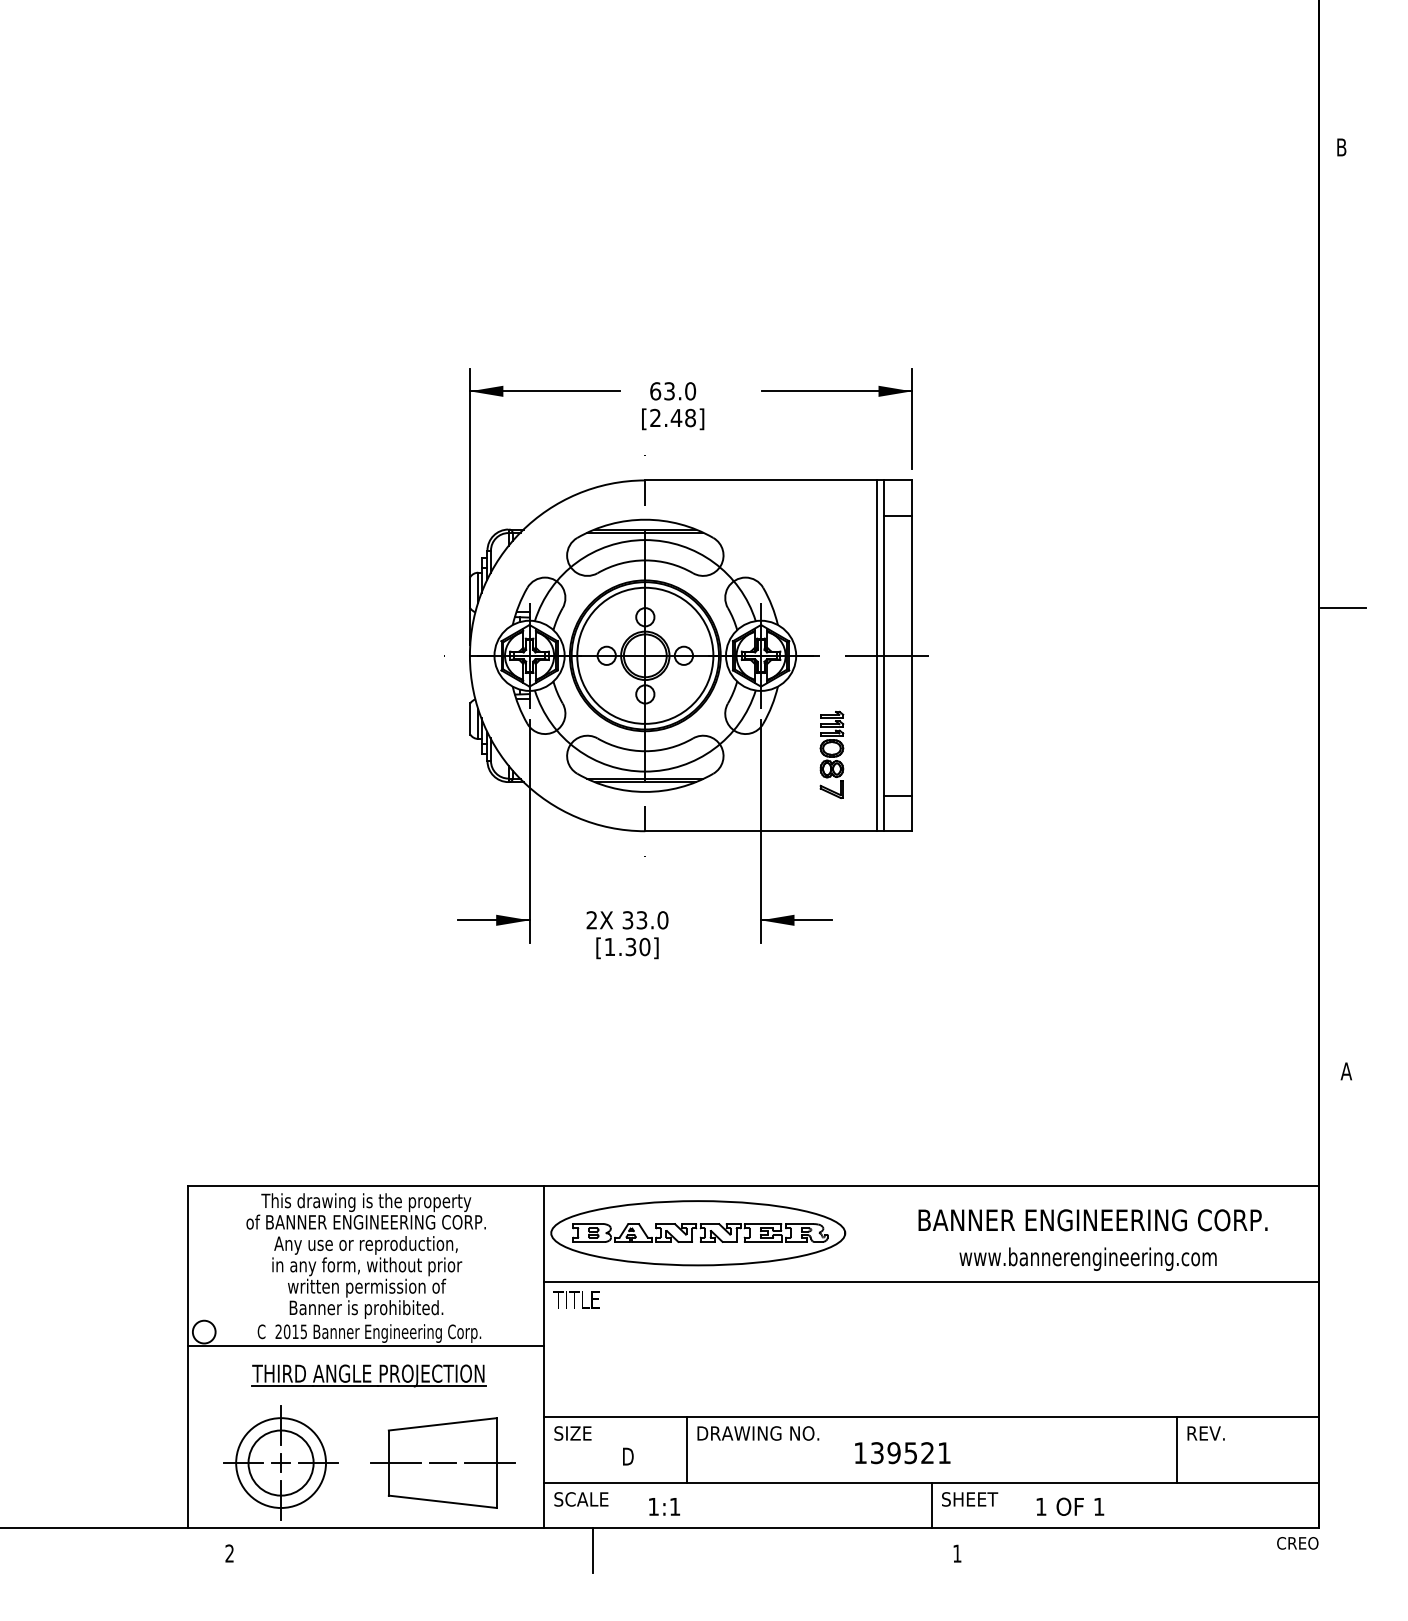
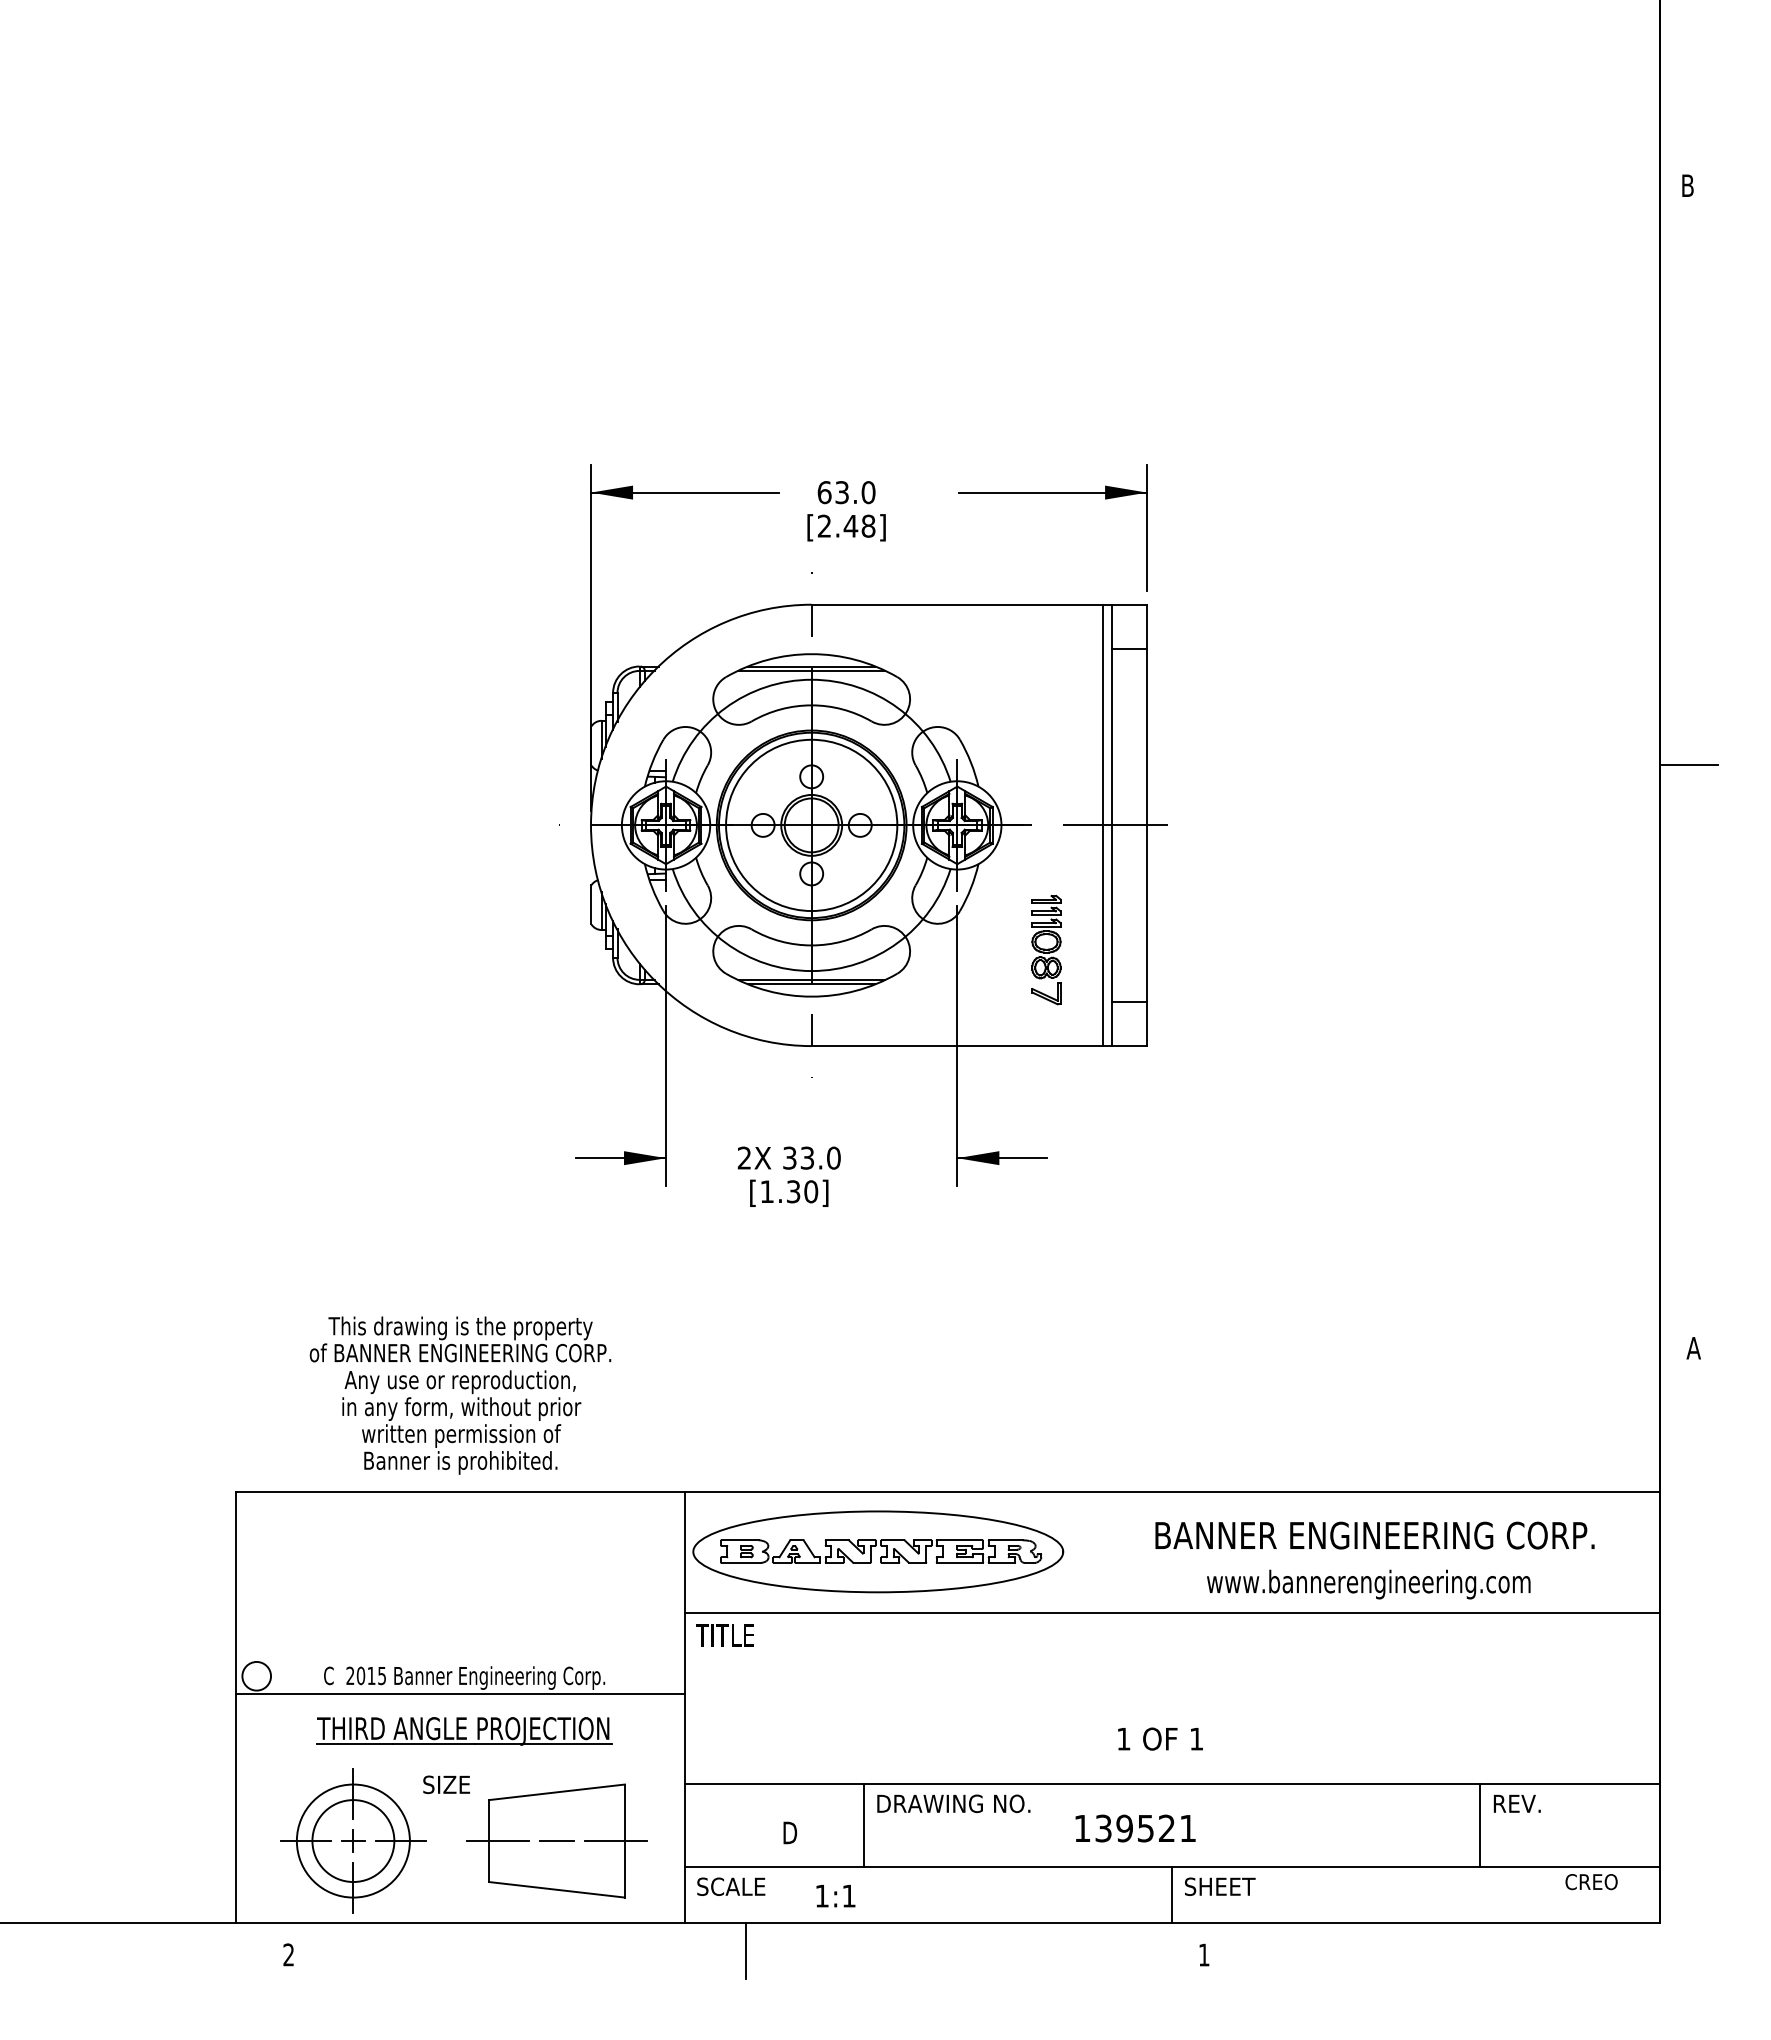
text: (366, 1255) -> (460, 1395), moved
text: (572, 1433) -> (446, 1784), moved
text: (1070, 1506) -> (1160, 1738), moved
text: (1297, 1543) -> (1591, 1882), moved

